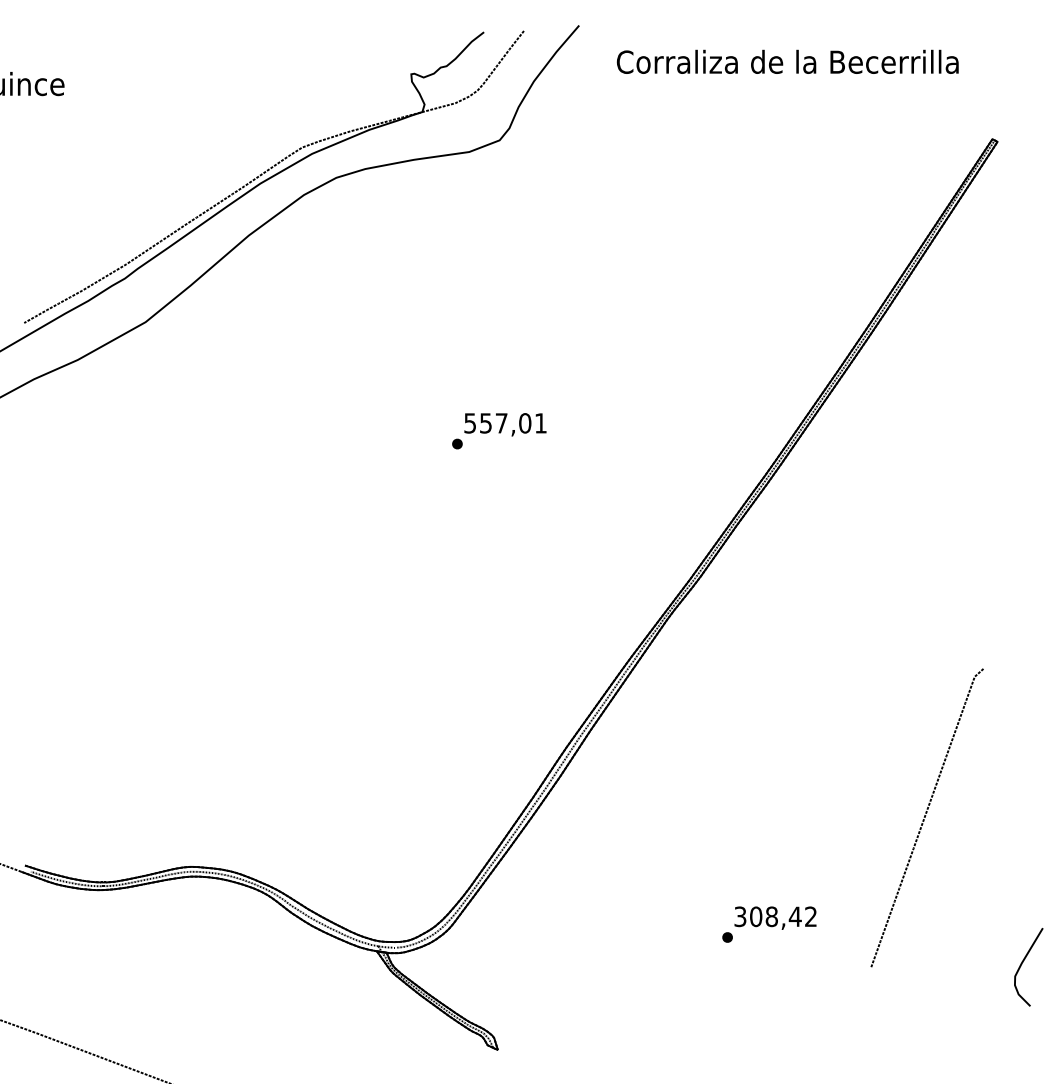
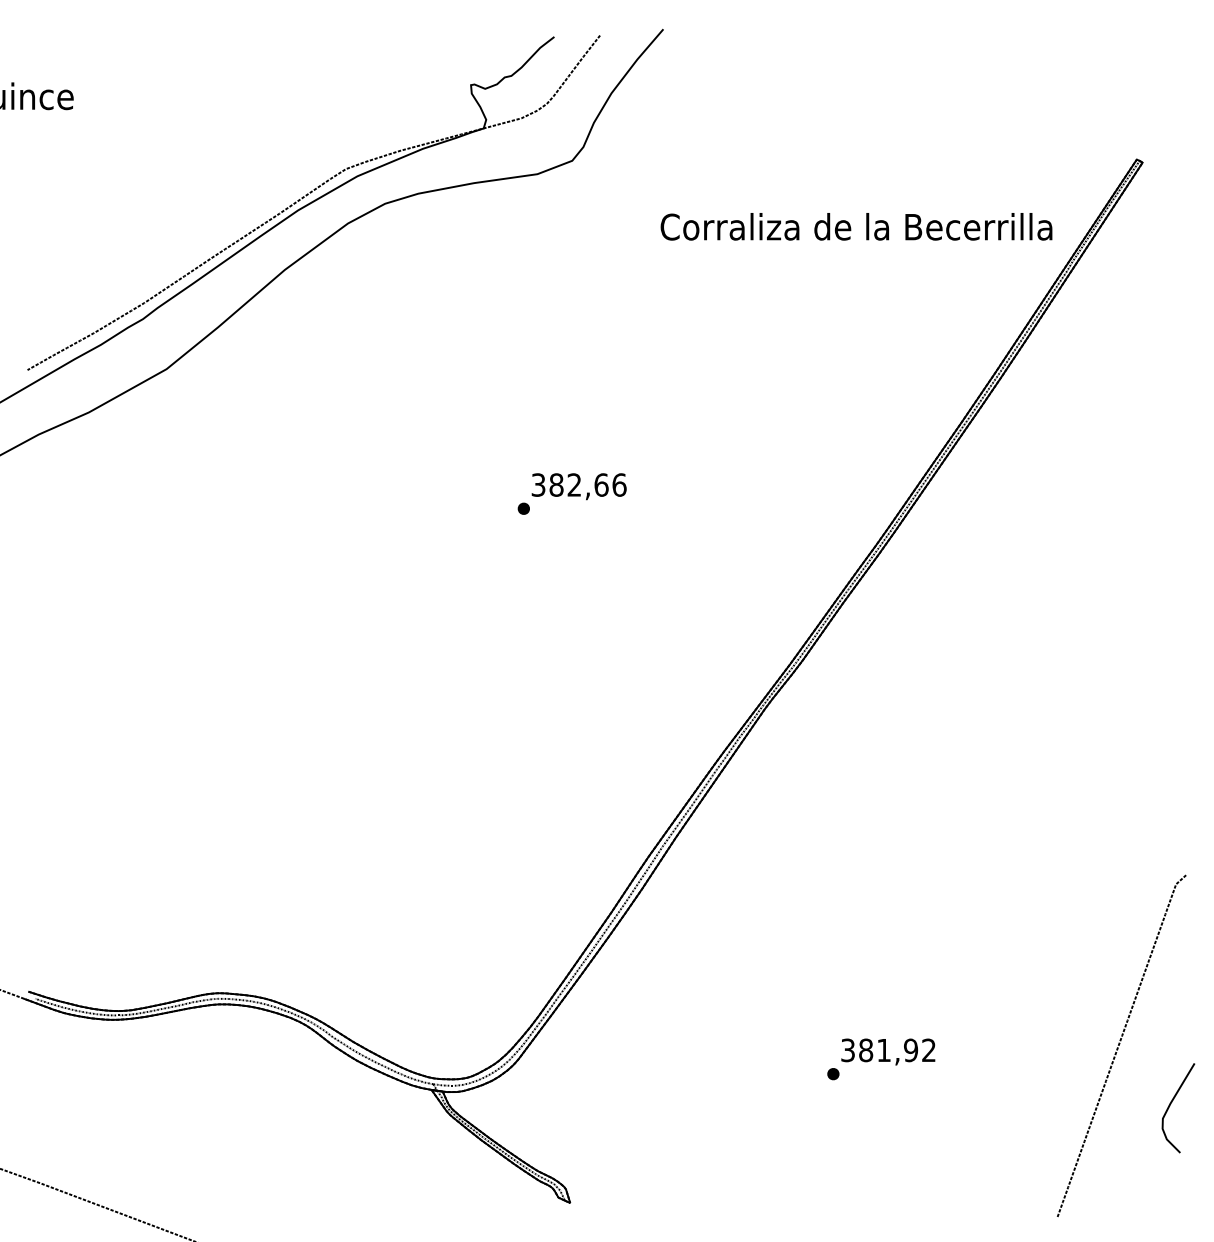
text: (787, 61) -> (856, 226), moved
text: (506, 423) -> (580, 485), 557,01 -> 382,66
curve: (925, 817) -> (1119, 1045), moved
text: (775, 916) -> (888, 1050), 308,42 -> 381,92

